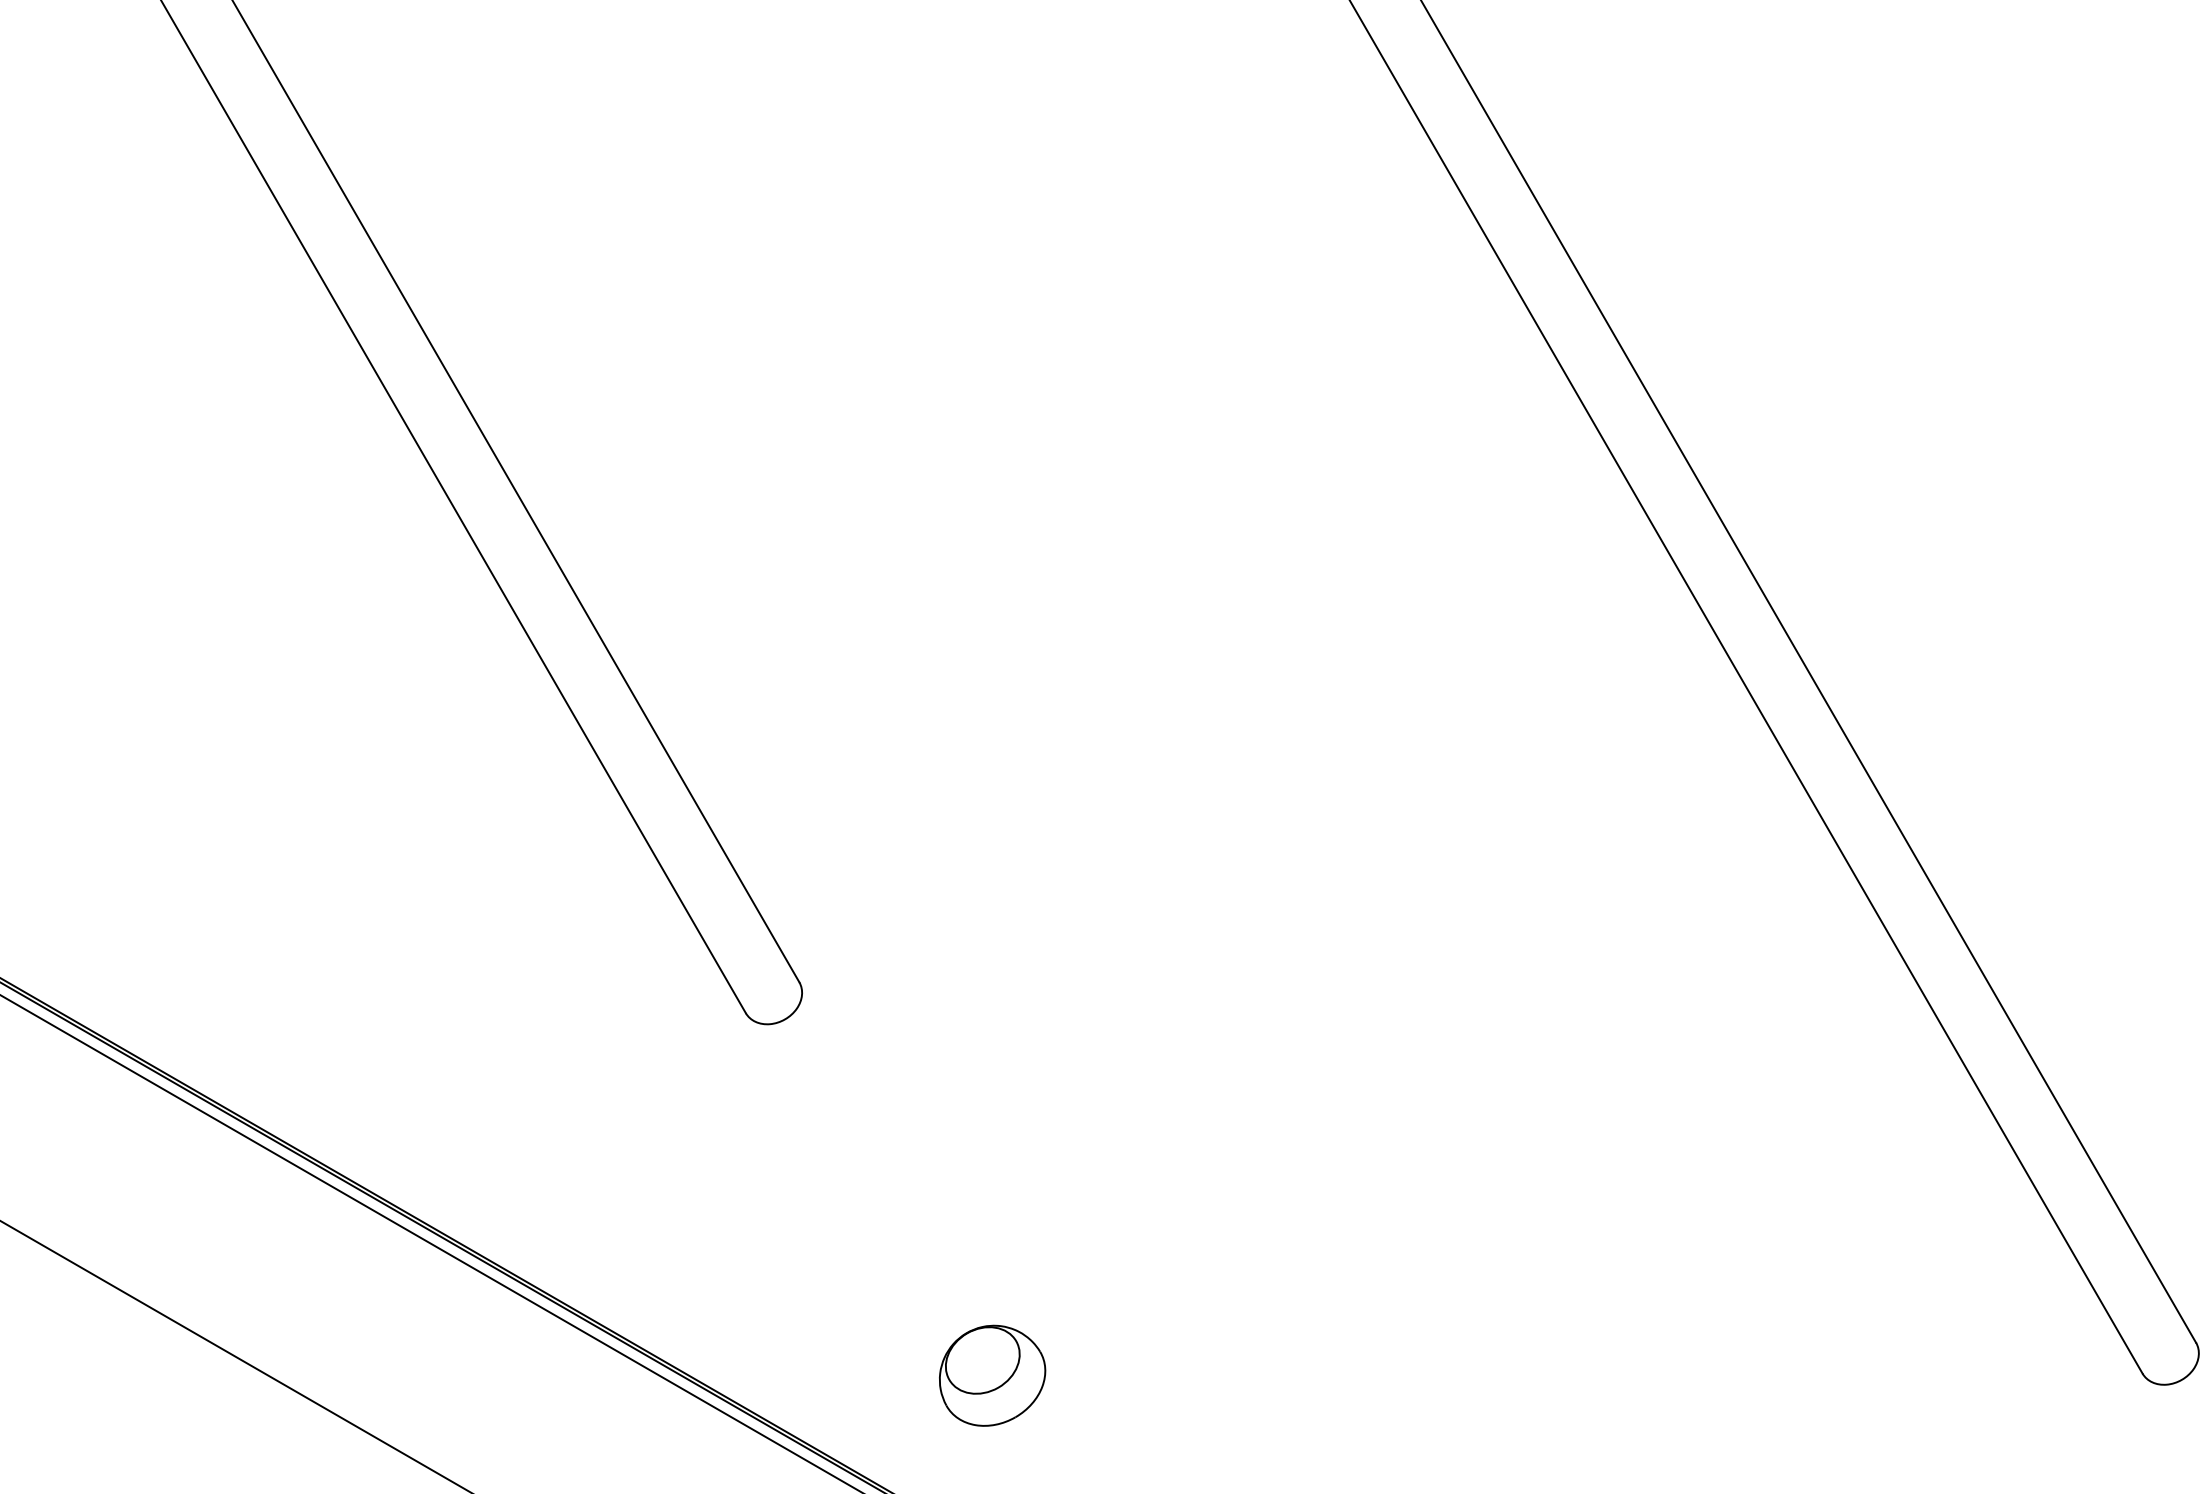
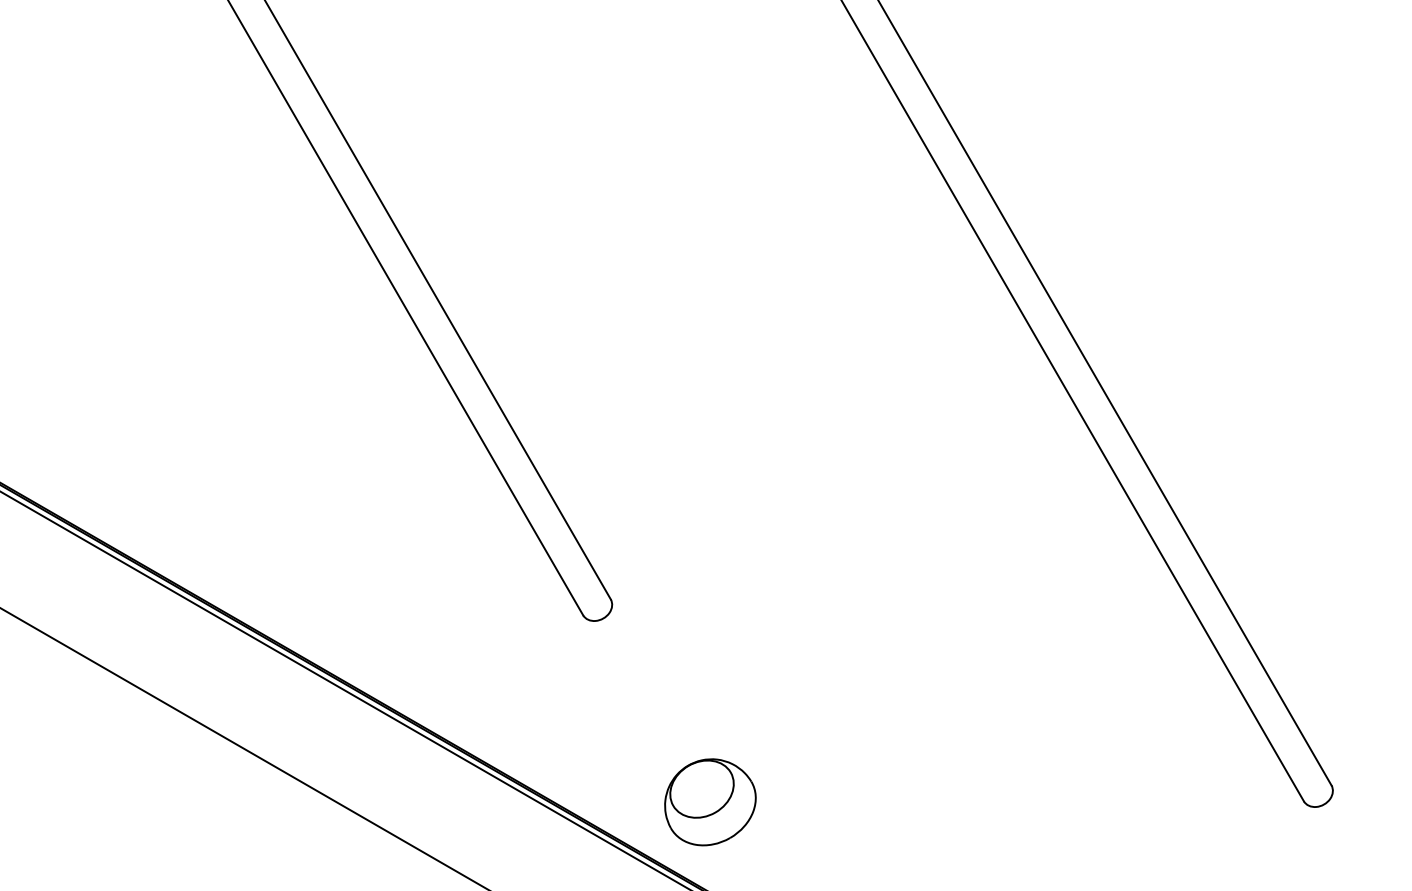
part: (992, 1375) -> (710, 802), size x1.67

